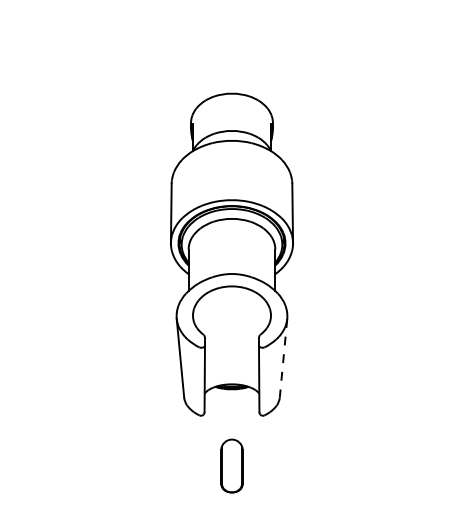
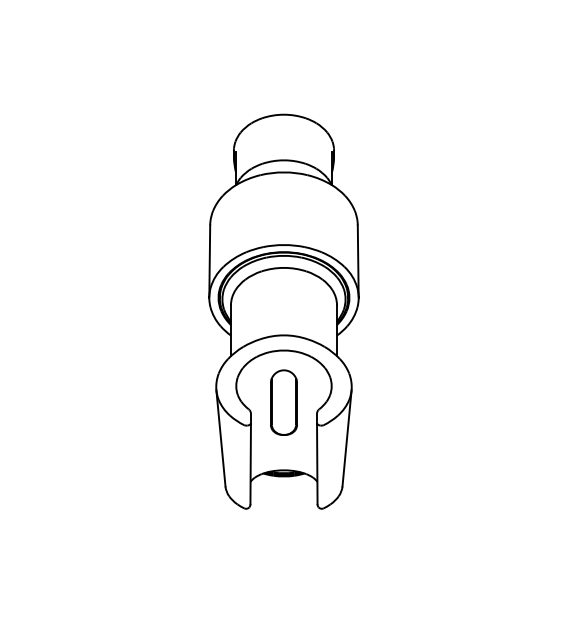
line: (283, 358) -> (346, 438), dashed -> solid
part: (231, 465) -> (283, 402), moved

